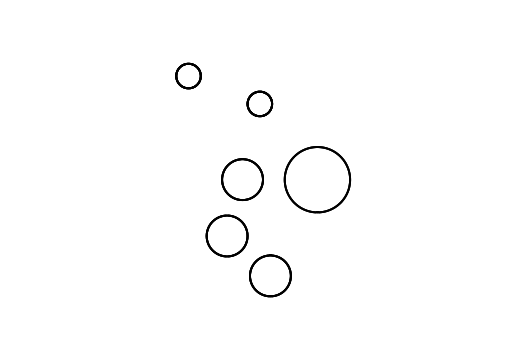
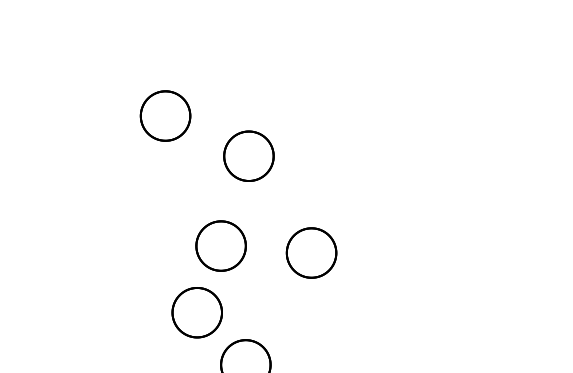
part: (188, 75) -> (165, 115), size x1.67
part: (259, 103) -> (248, 155), size x1.67
part: (317, 179) -> (311, 252), size x0.62

